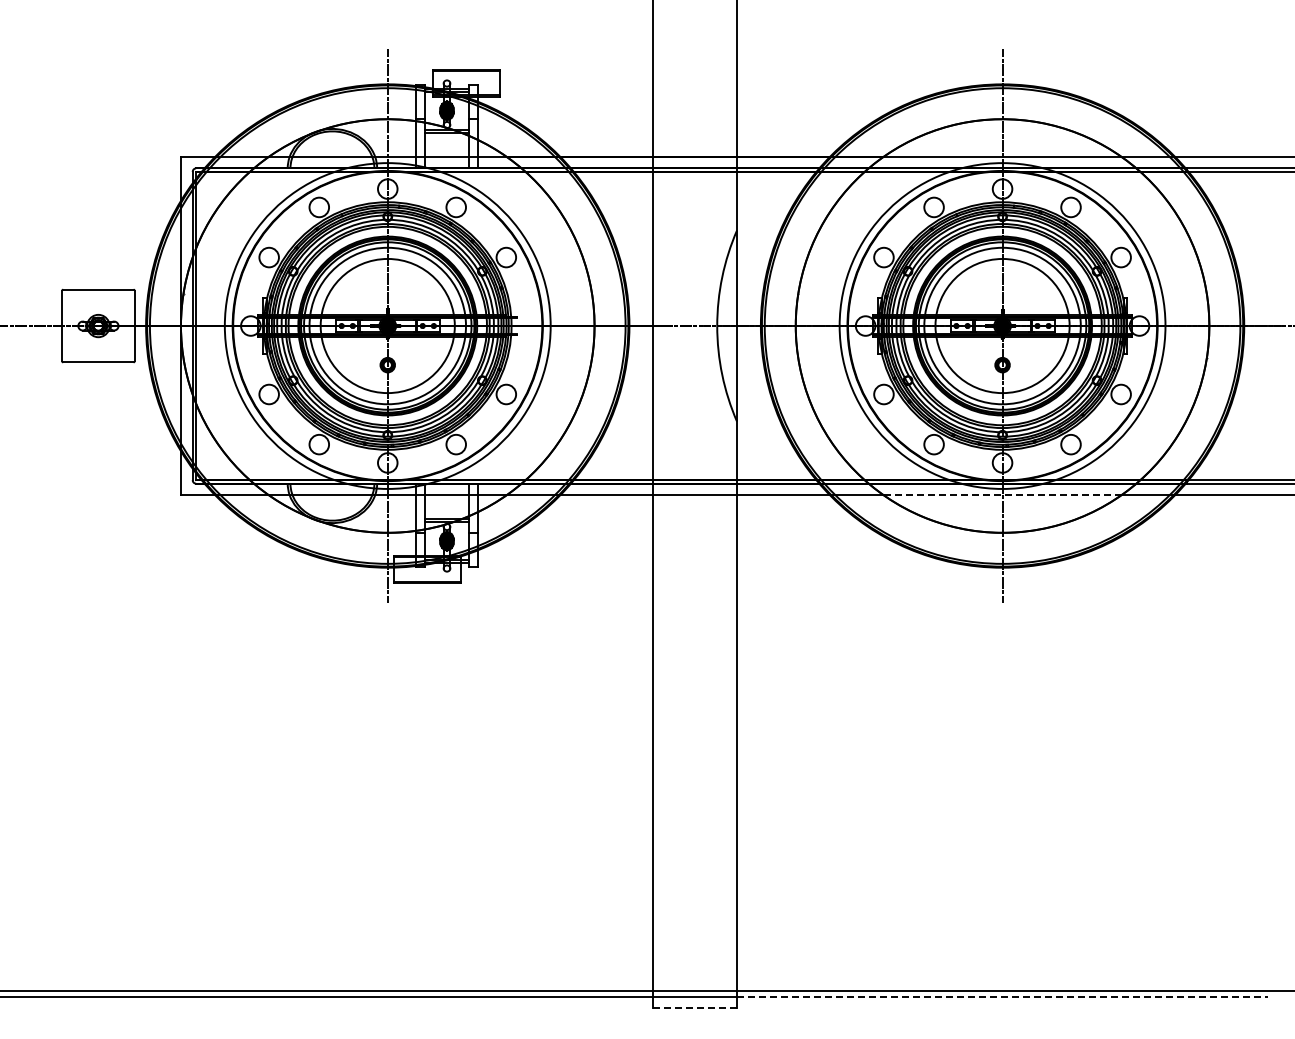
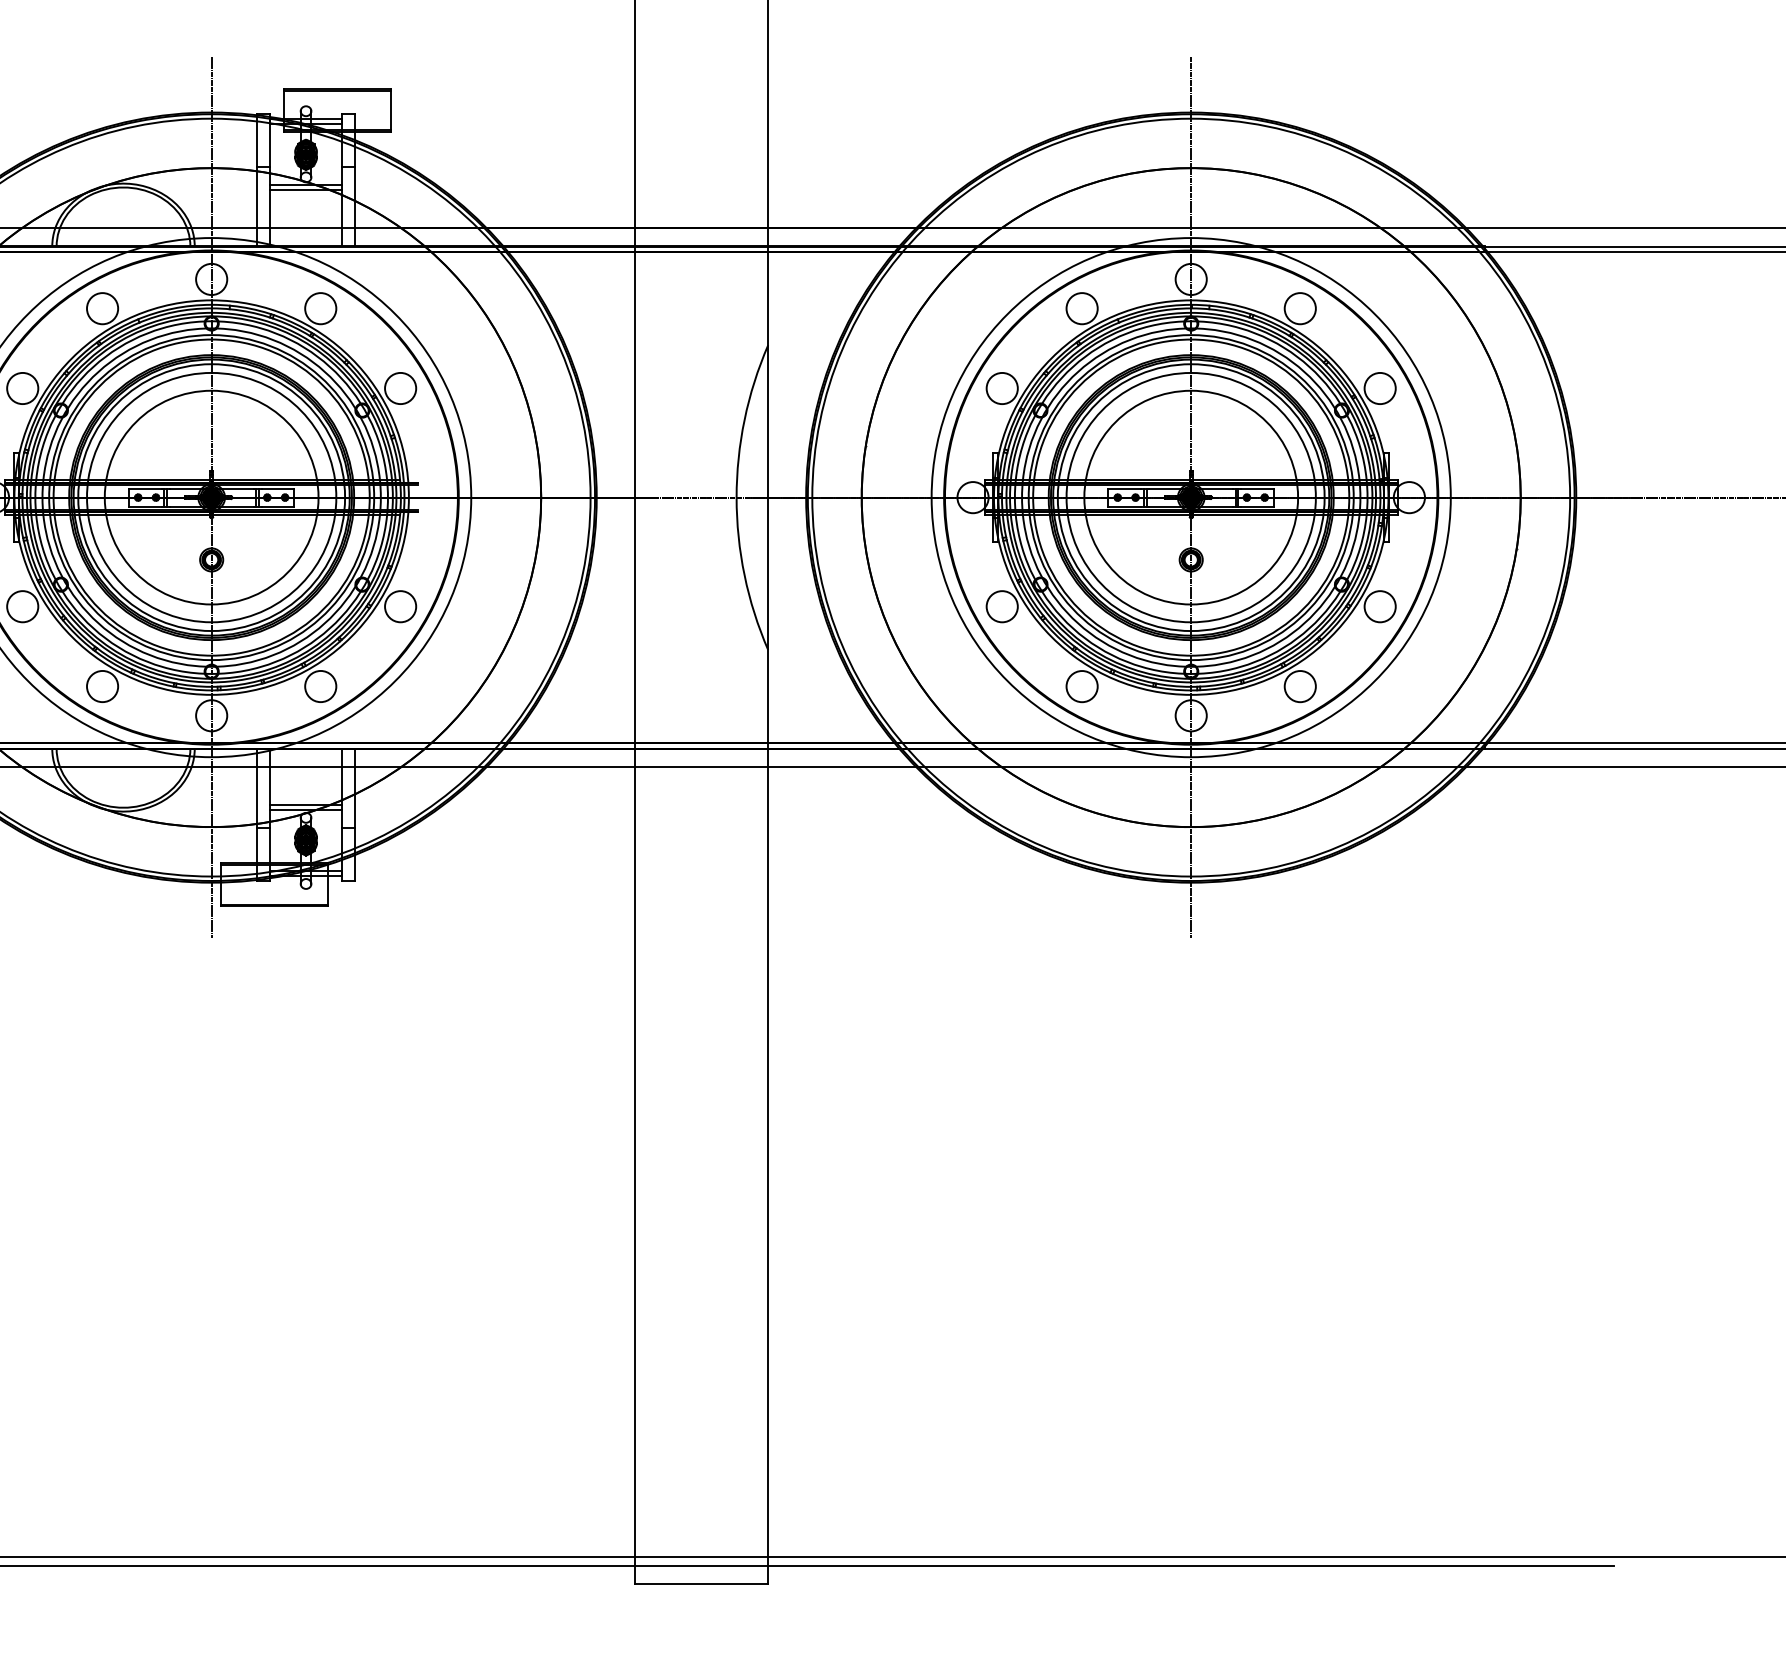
line: (1002, 495) -> (1191, 767), dashed -> solid
line: (1003, 996) -> (1192, 1565), dashed -> solid
line: (695, 1007) -> (701, 1583), dashed -> solid

